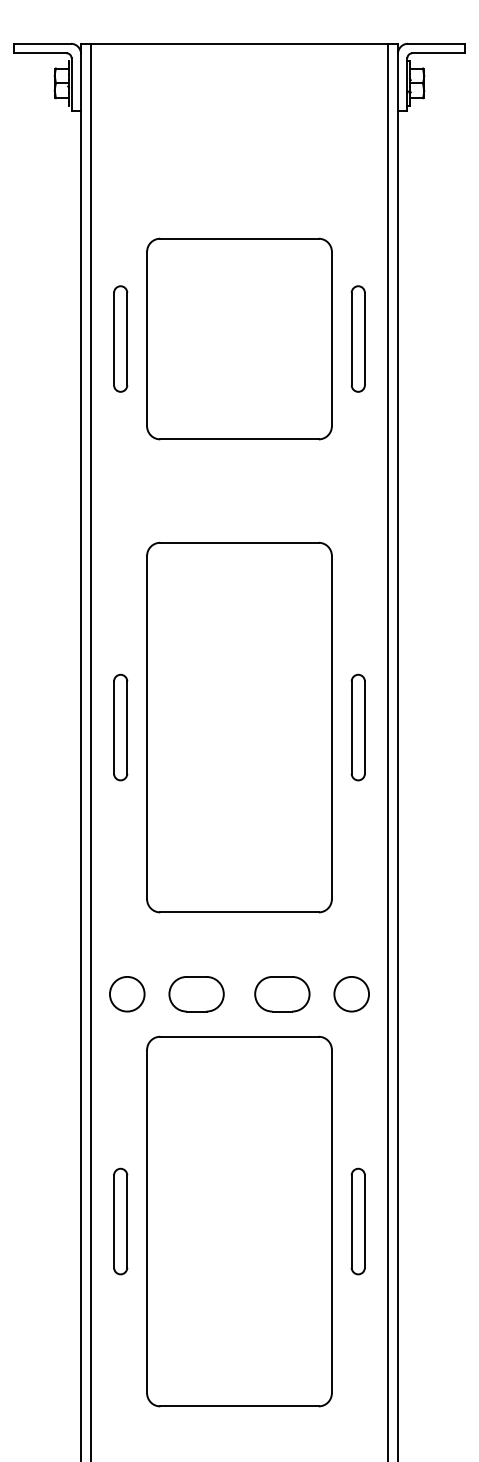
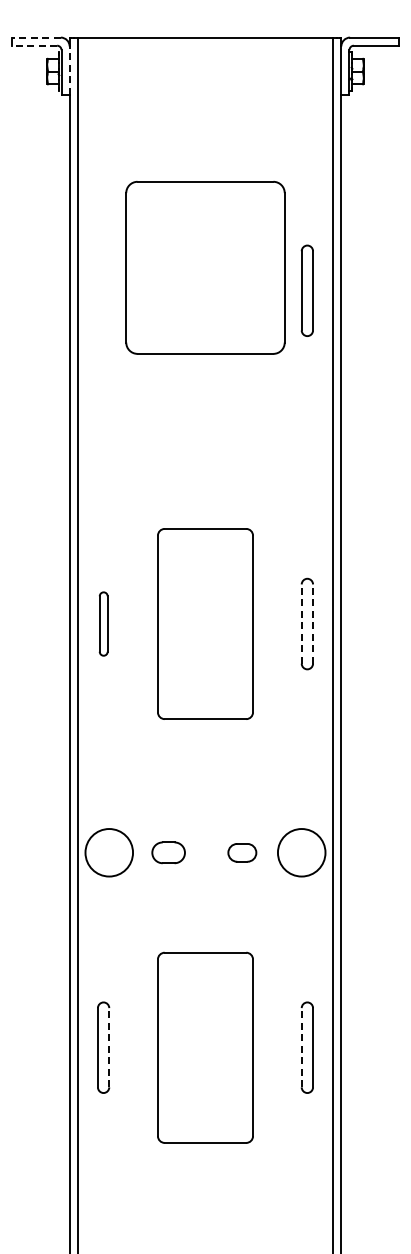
line: (42, 43) -> (36, 37), solid -> dashed
line: (40, 52) -> (34, 45), solid -> dashed
line: (80, 82) -> (69, 70), solid -> dashed
part: (120, 338) -> (103, 290), removed
part: (239, 338) -> (205, 267), moved
part: (120, 726) -> (103, 623), size x0.7
part: (239, 726) -> (205, 623), size x0.6
line: (351, 728) -> (301, 624), solid -> dashed
line: (365, 728) -> (313, 624), solid -> dashed
circle: (127, 993) -> (109, 852), size x1.6
part: (196, 993) -> (168, 852), size x0.7
part: (282, 993) -> (242, 852), size x0.6
circle: (351, 993) -> (301, 852), size x1.6
line: (127, 1221) -> (109, 1047), solid -> dashed
part: (239, 1221) -> (205, 1047), size x0.6
line: (351, 1221) -> (301, 1047), solid -> dashed

